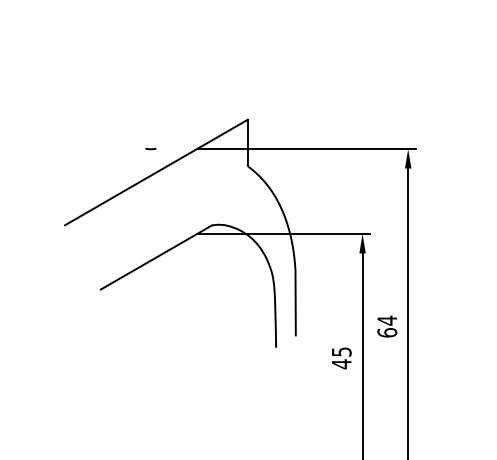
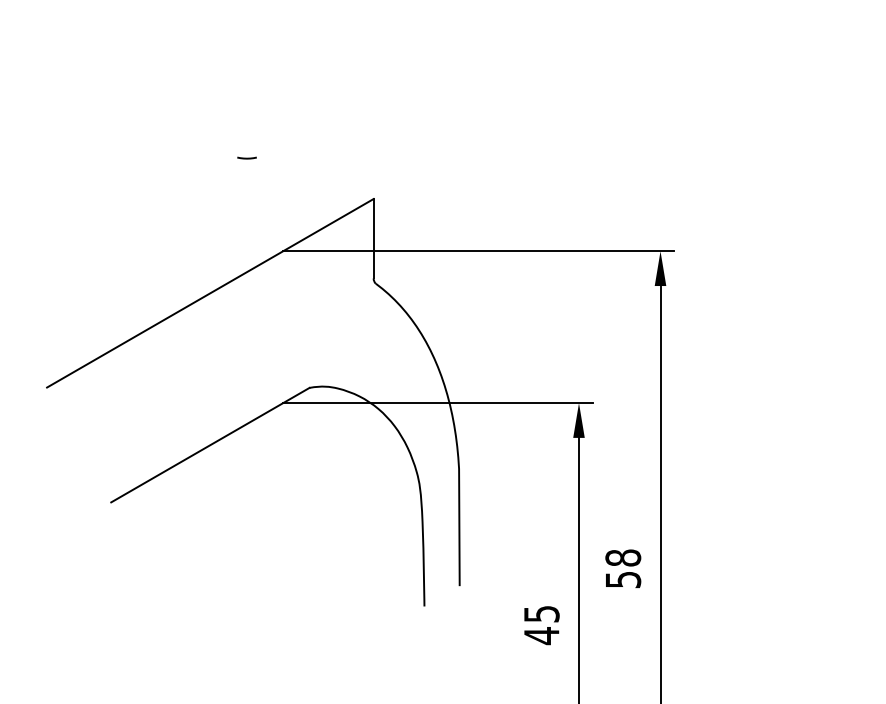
curve: (150, 148) -> (246, 157), moved
text: (387, 326) -> (623, 568), 64 -> 58

